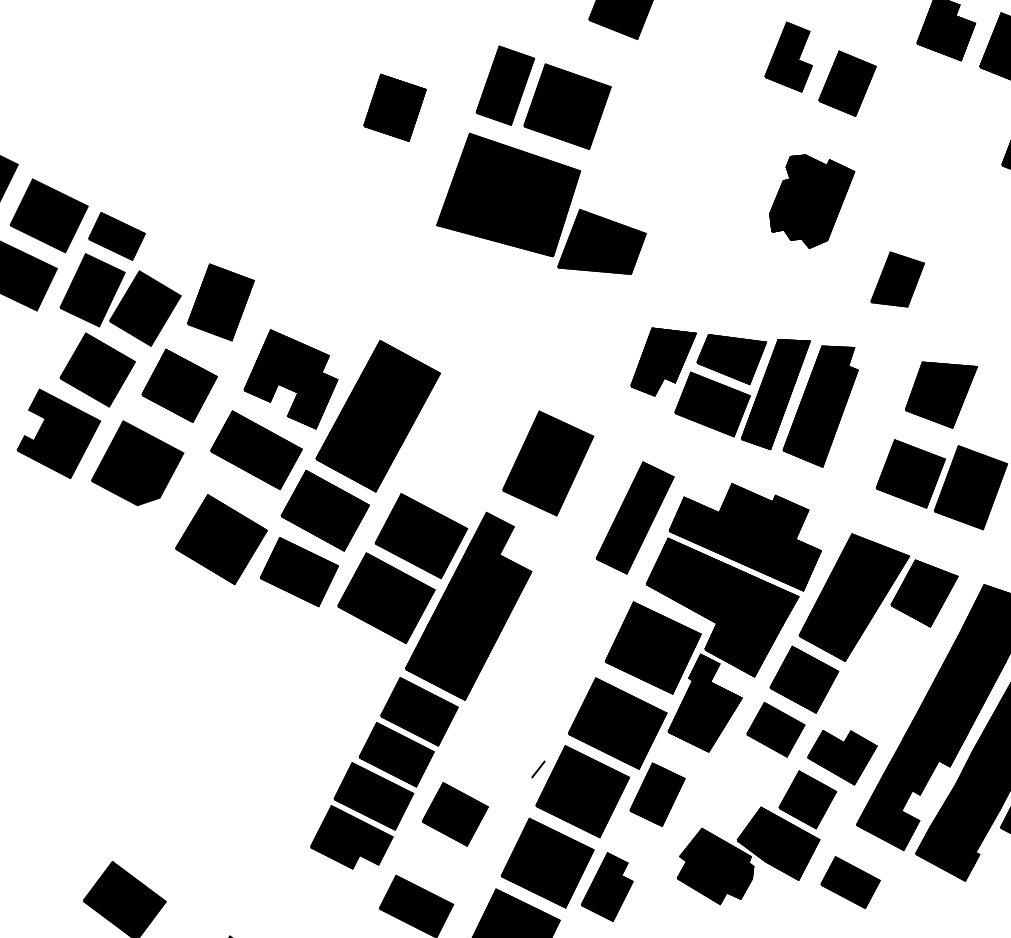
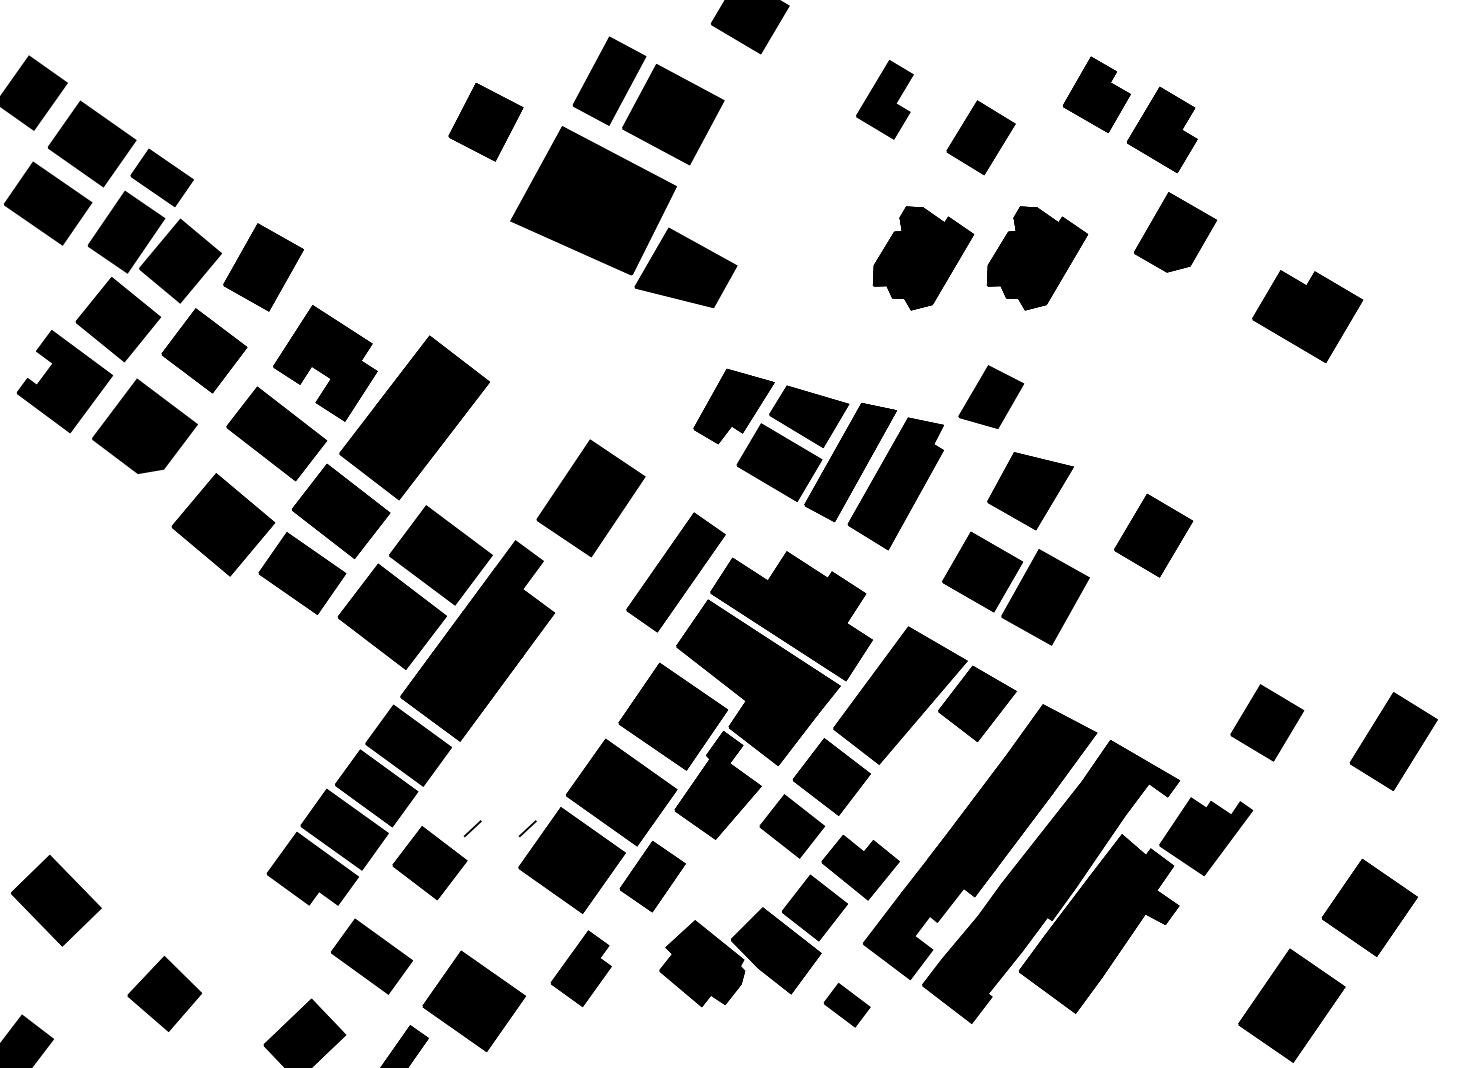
part: (787, 57) -> (884, 99), moved
part: (394, 108) -> (485, 122), moved
part: (915, 184) -> (1037, 258), added
part: (897, 279) -> (991, 396), moved
line: (488, 777) -> (472, 828), added
part: (547, 862) -> (521, 931), removed
part: (850, 883) -> (846, 1005), size x0.7

